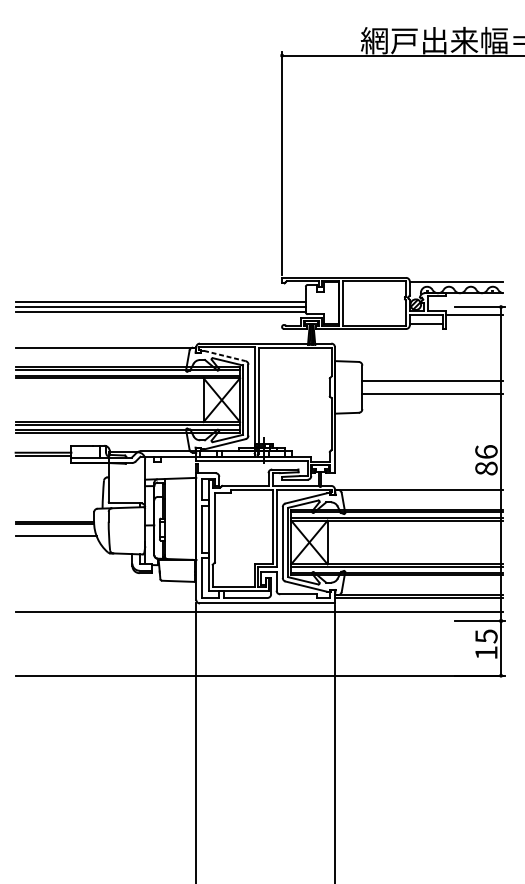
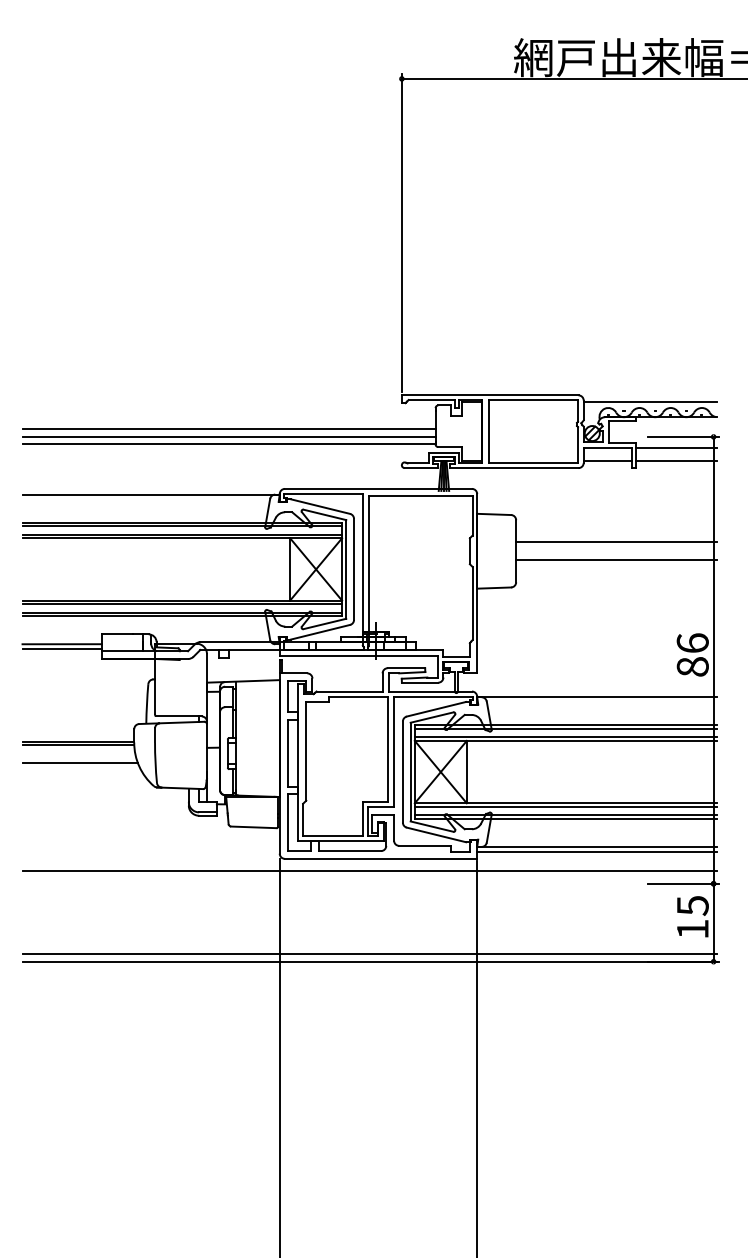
line: (474, 324) -> (675, 461), added
line: (224, 355) -> (320, 506), dashed -> solid
line: (259, 670) -> (369, 954), added

